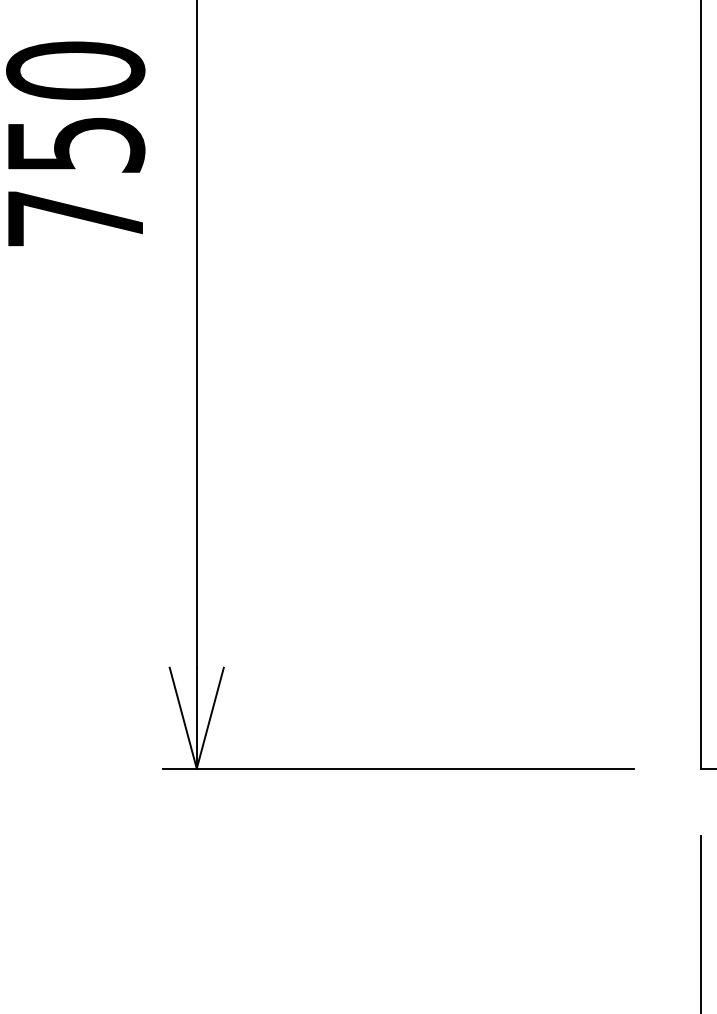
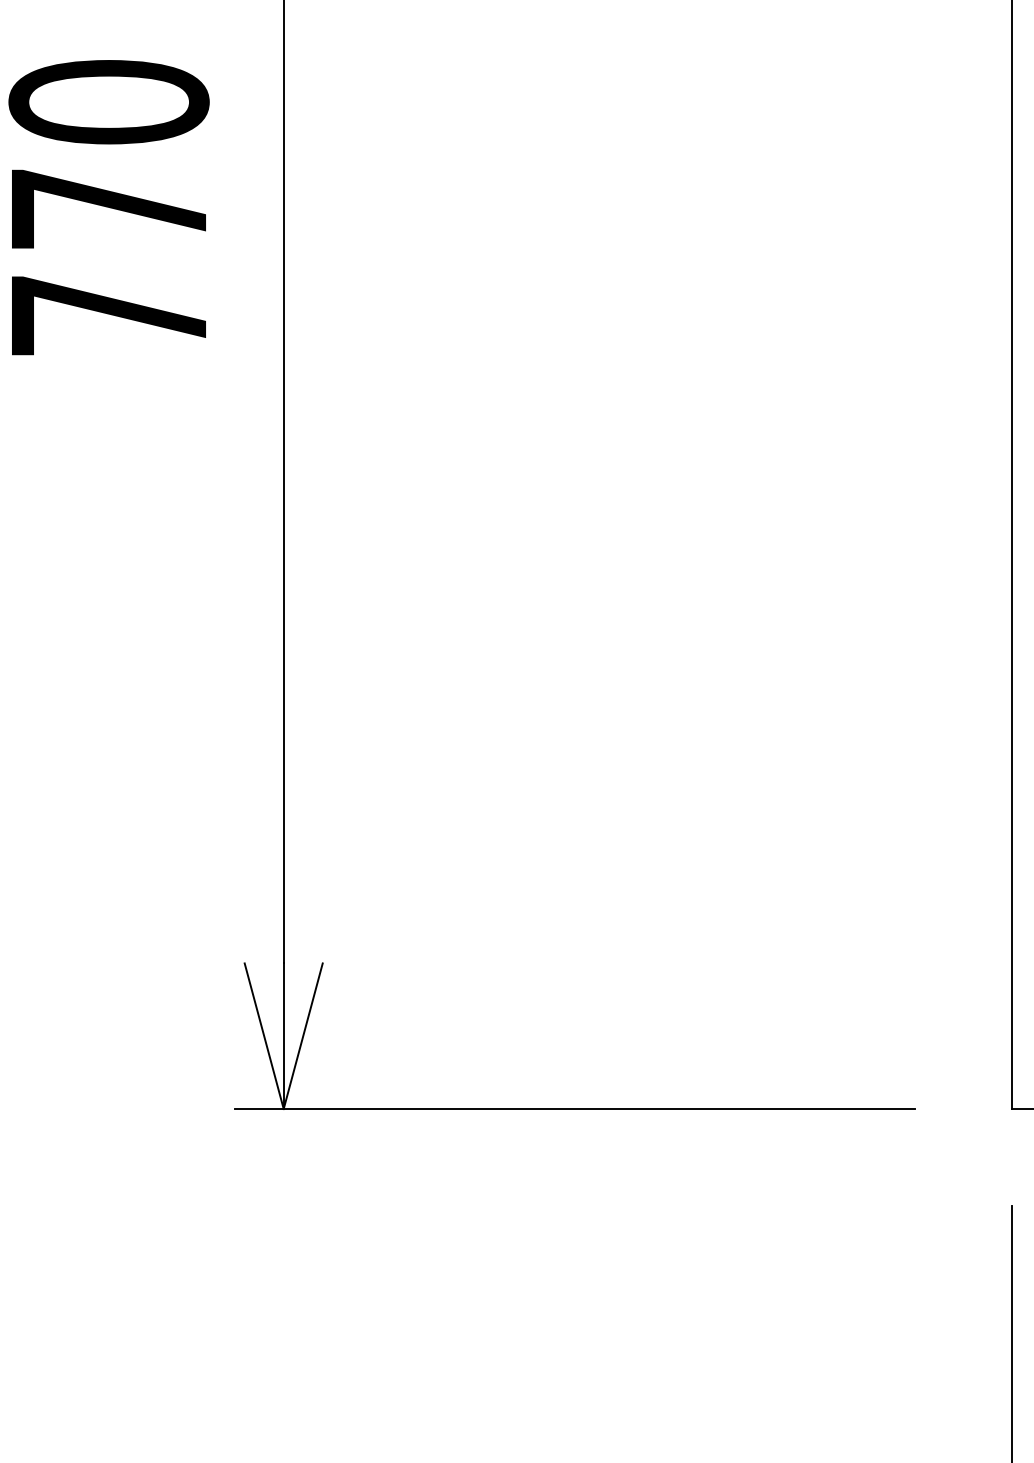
text: (76, 144) -> (110, 208), 750 -> 770

